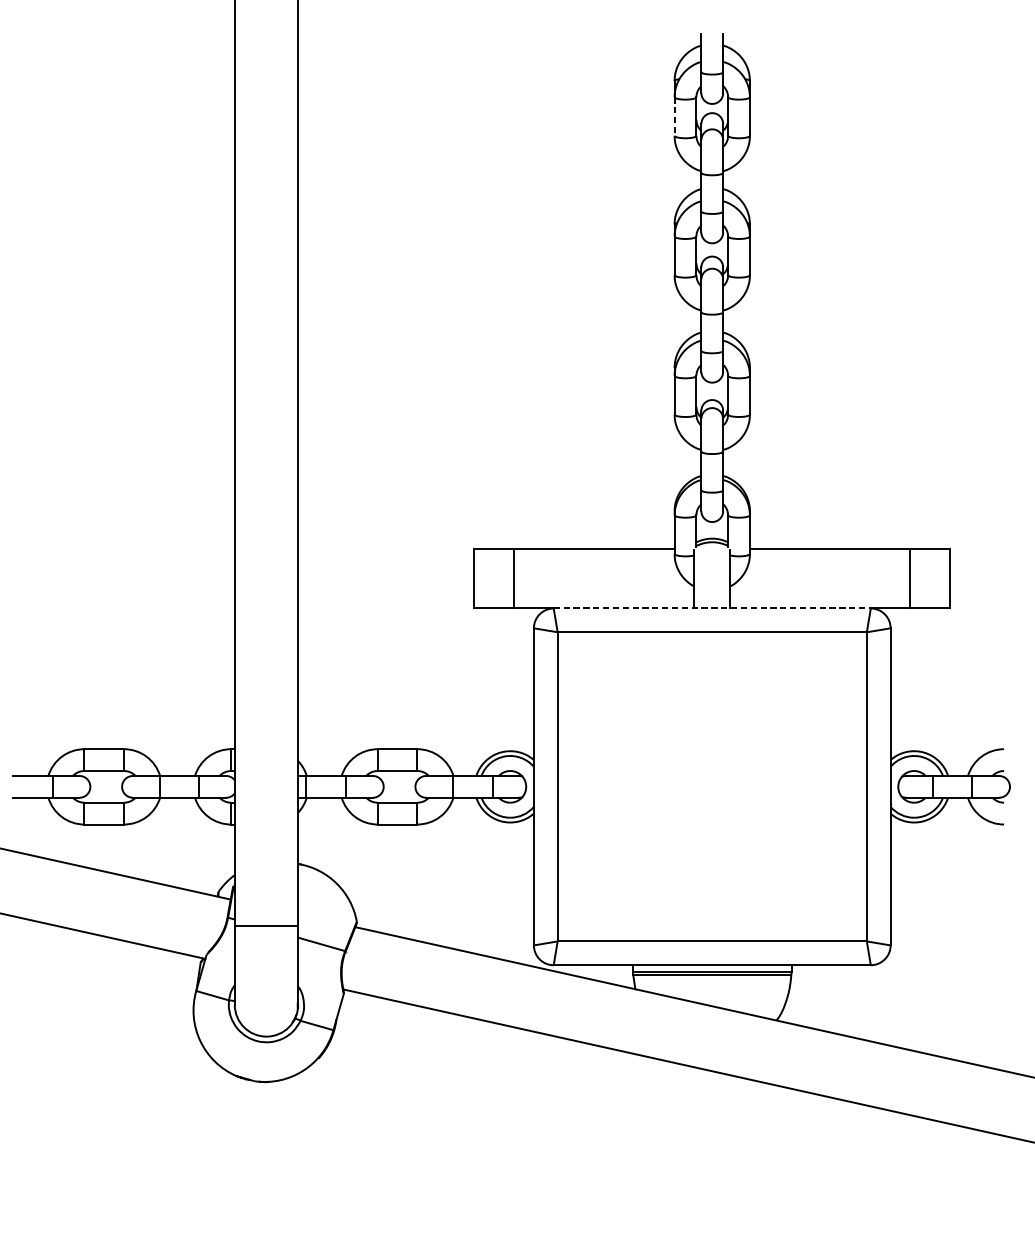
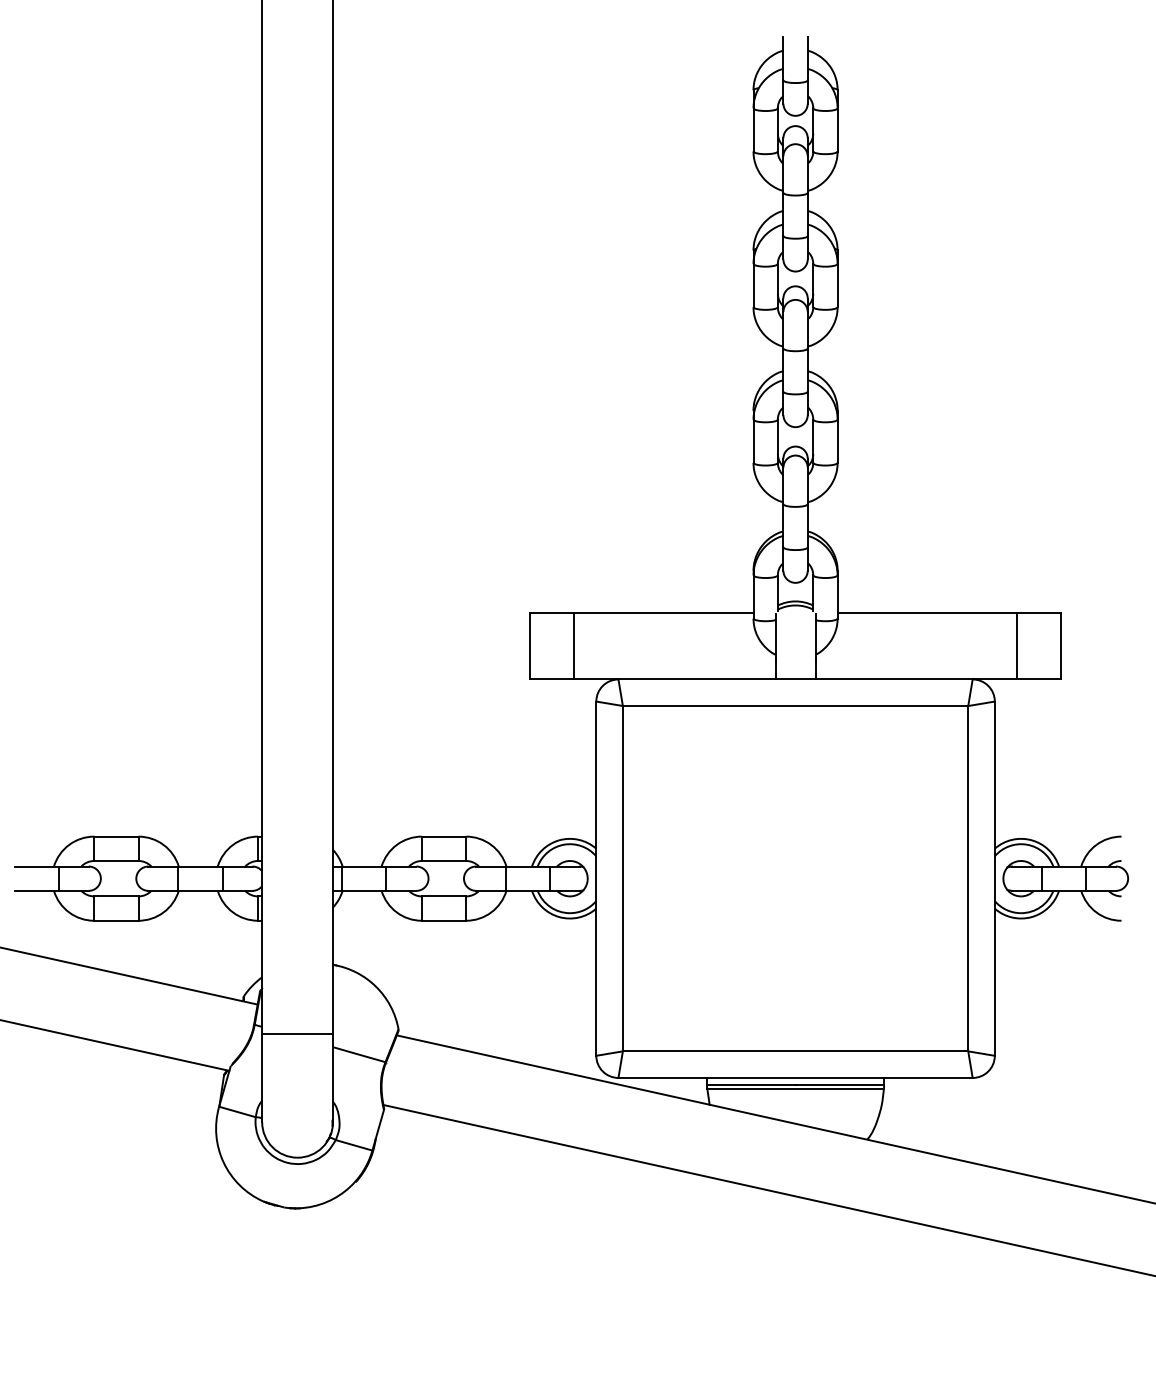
line: (674, 116) -> (753, 129), dashed -> solid
line: (713, 608) -> (796, 679), dashed -> solid

